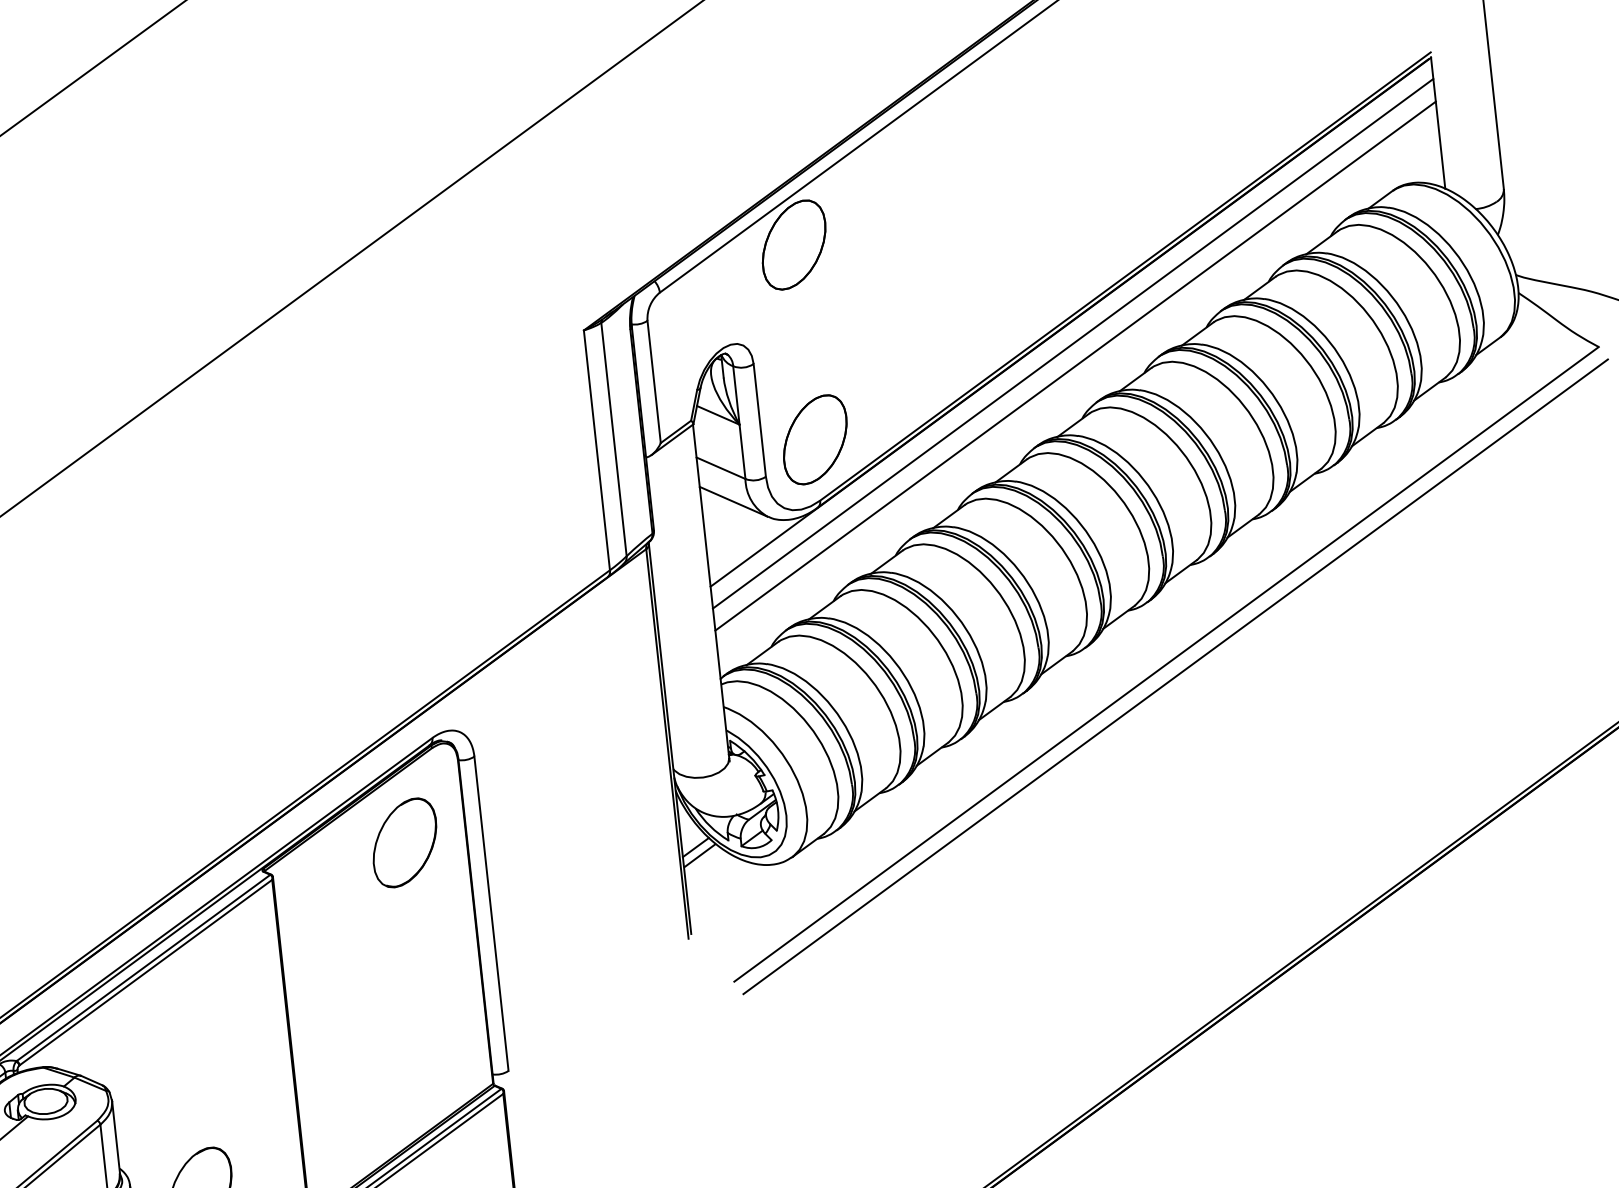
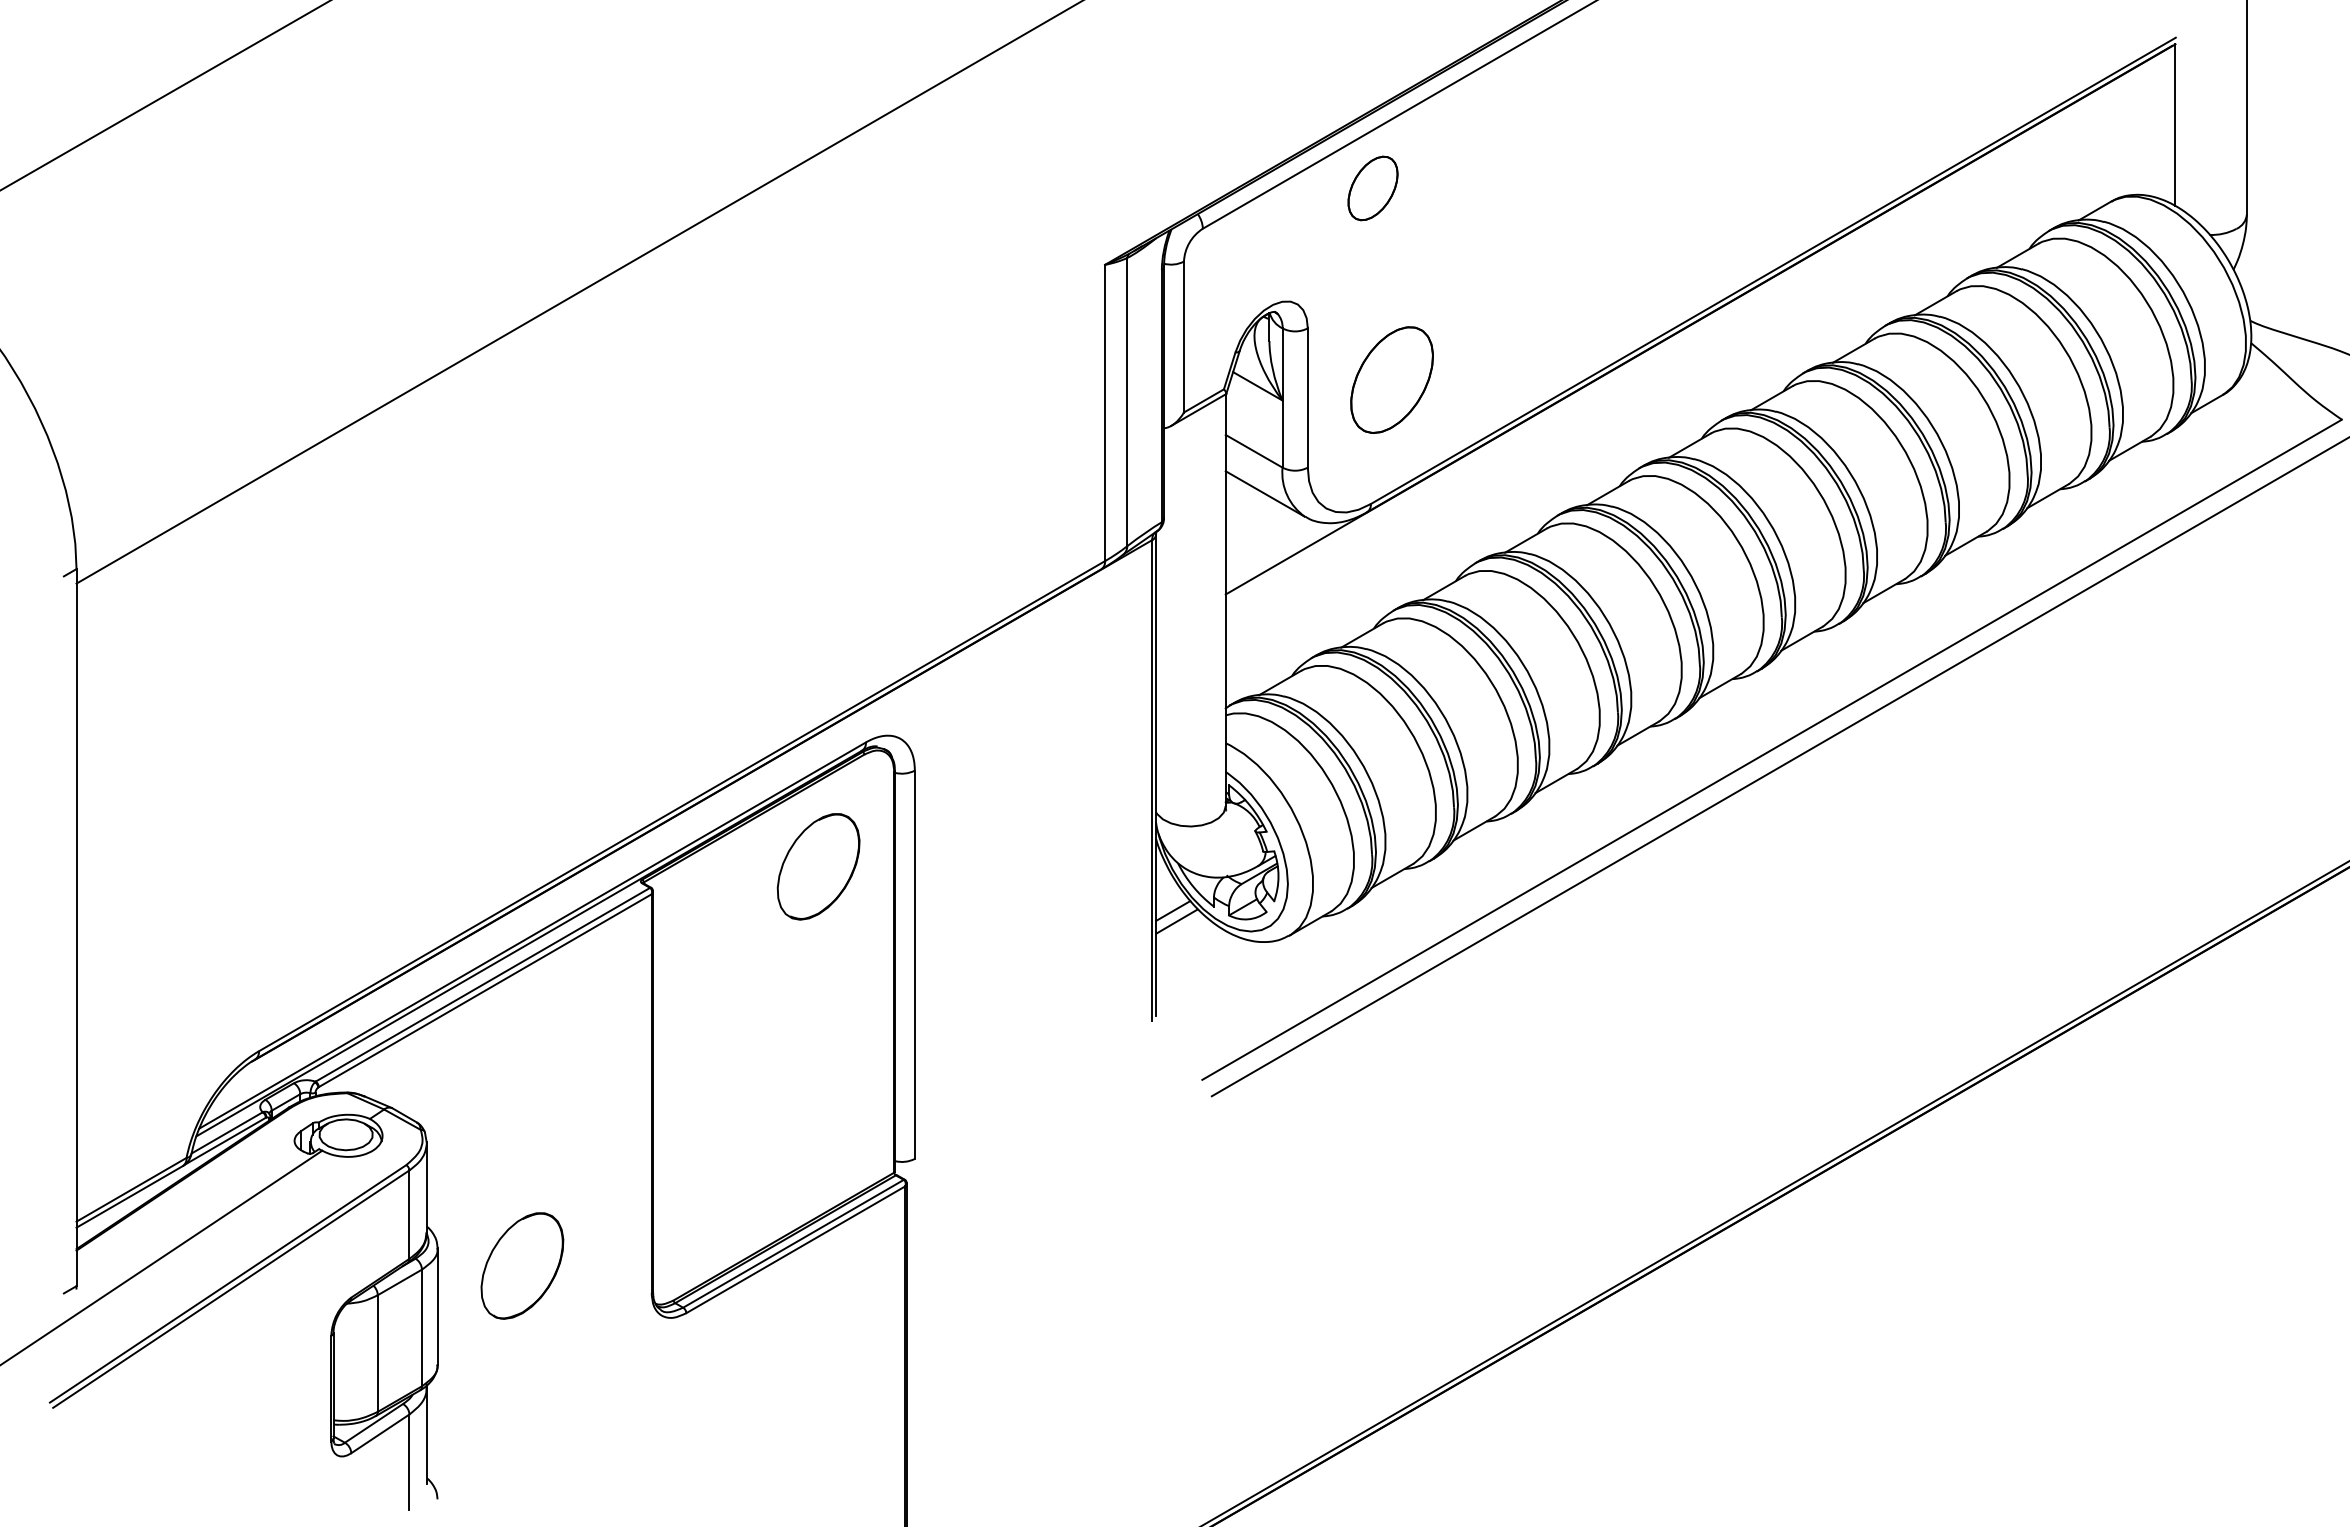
part: (793, 245) -> (1372, 188), size x0.6
line: (1073, 343) -> (1700, 345), removed
line: (1075, 366) -> (1700, 373), removed
part: (814, 439) -> (1391, 379), moved

